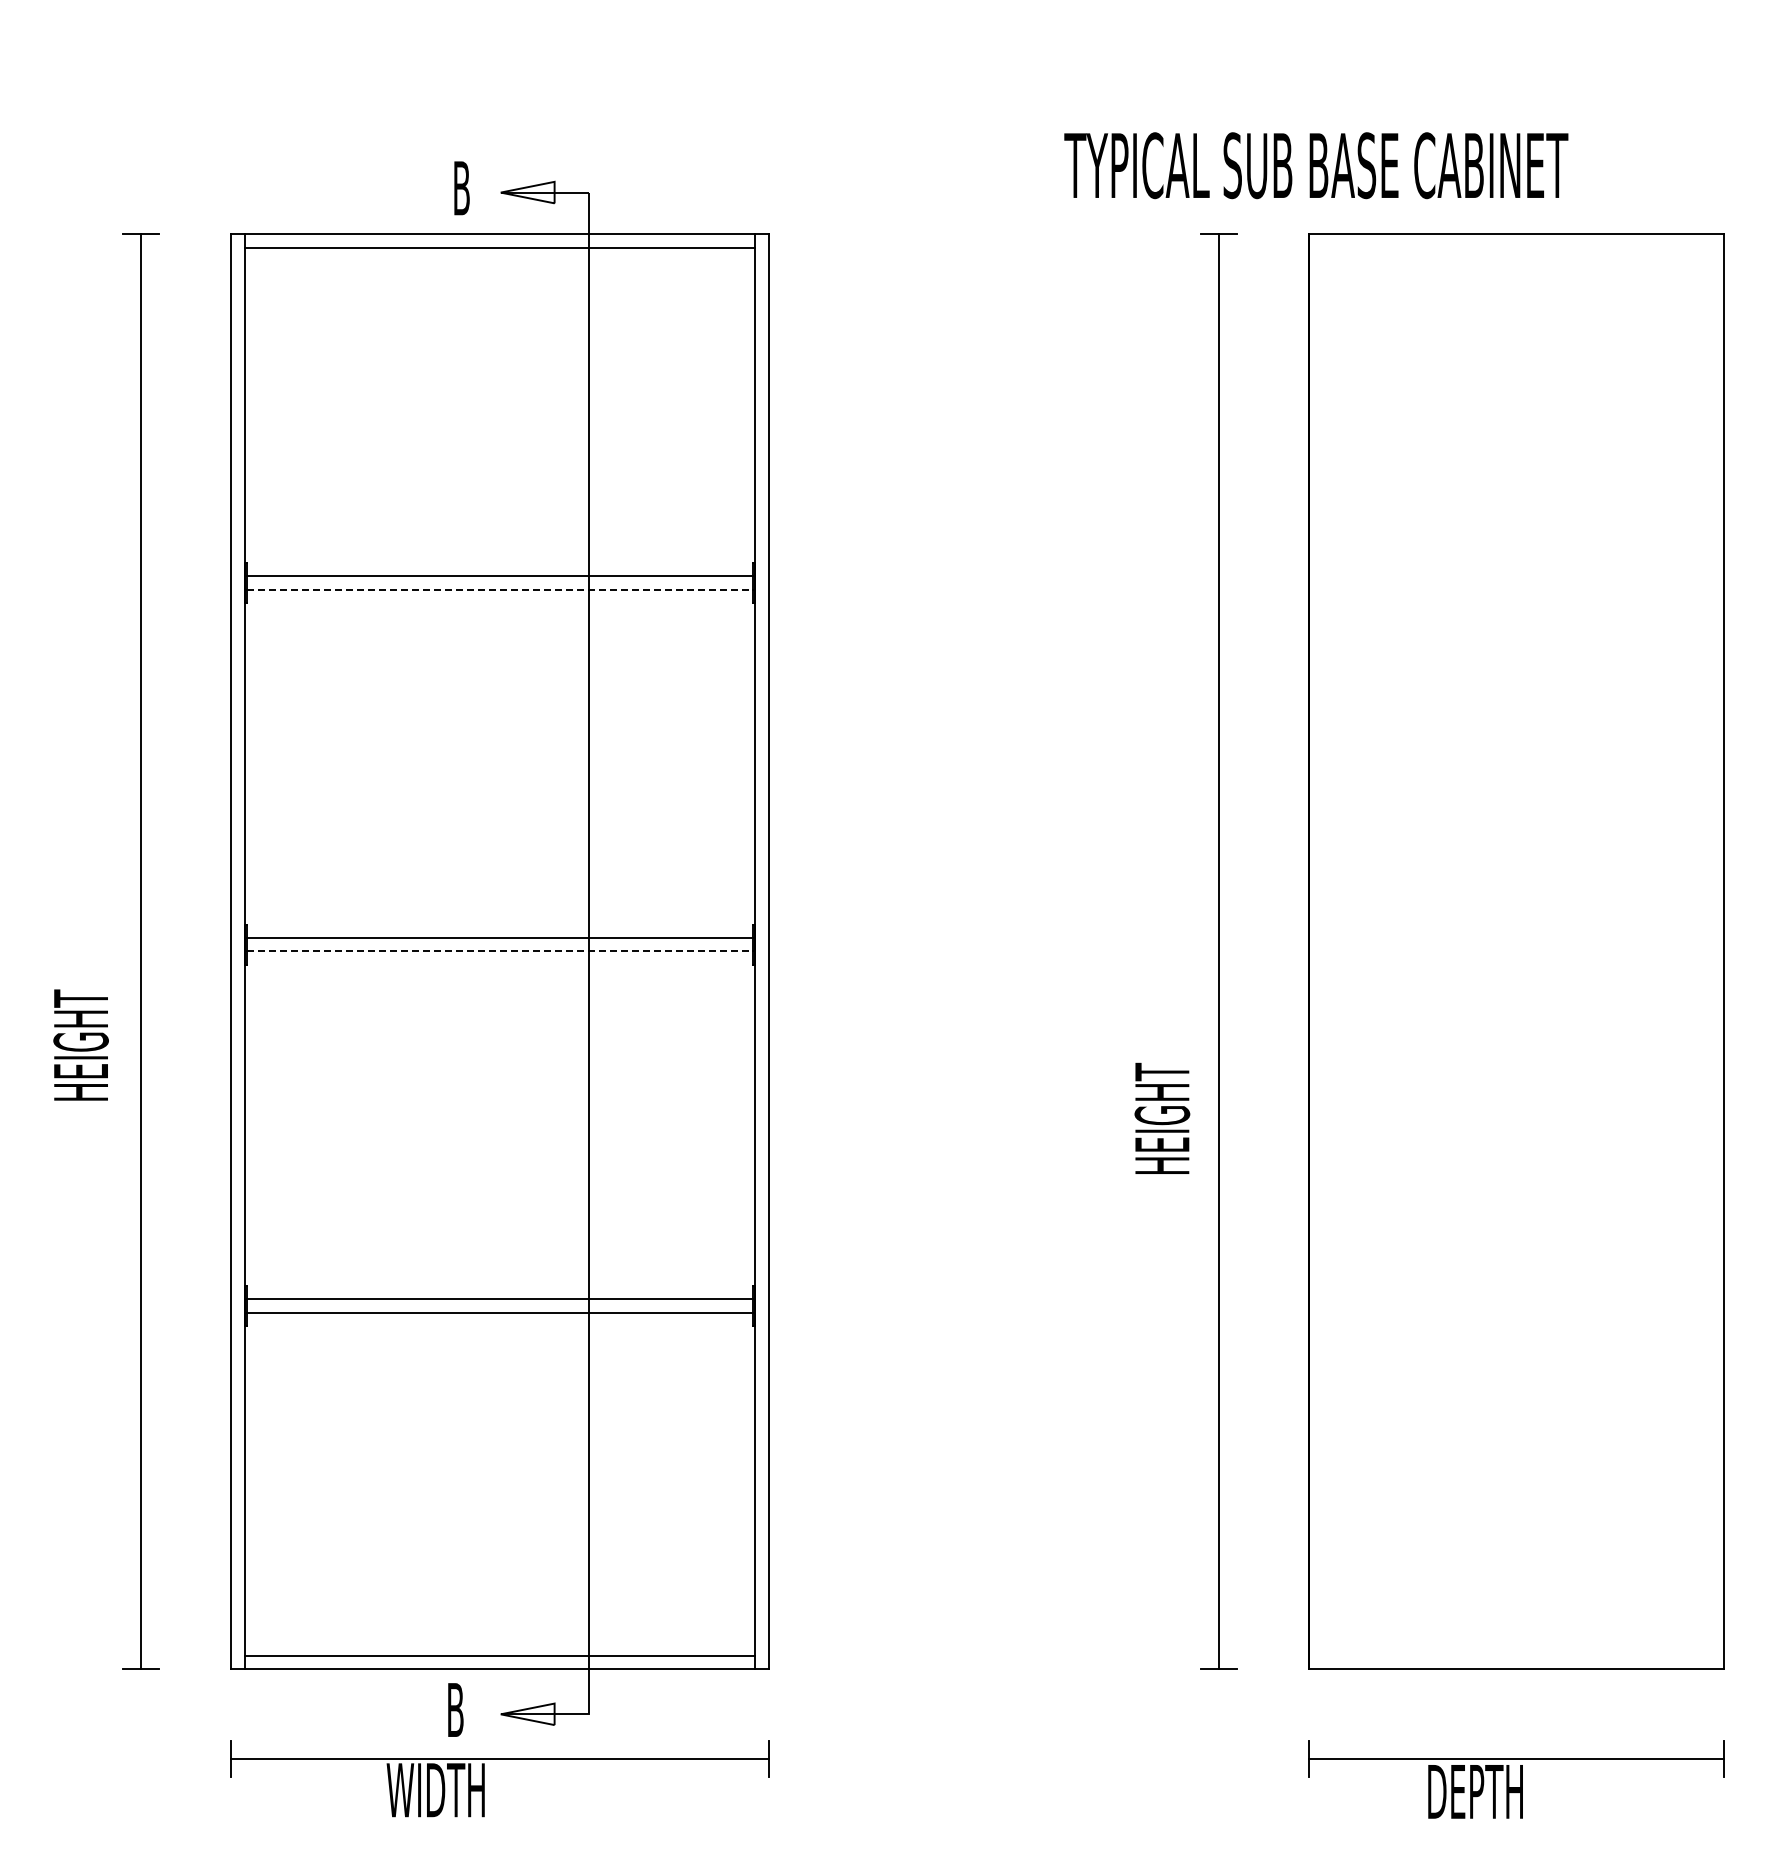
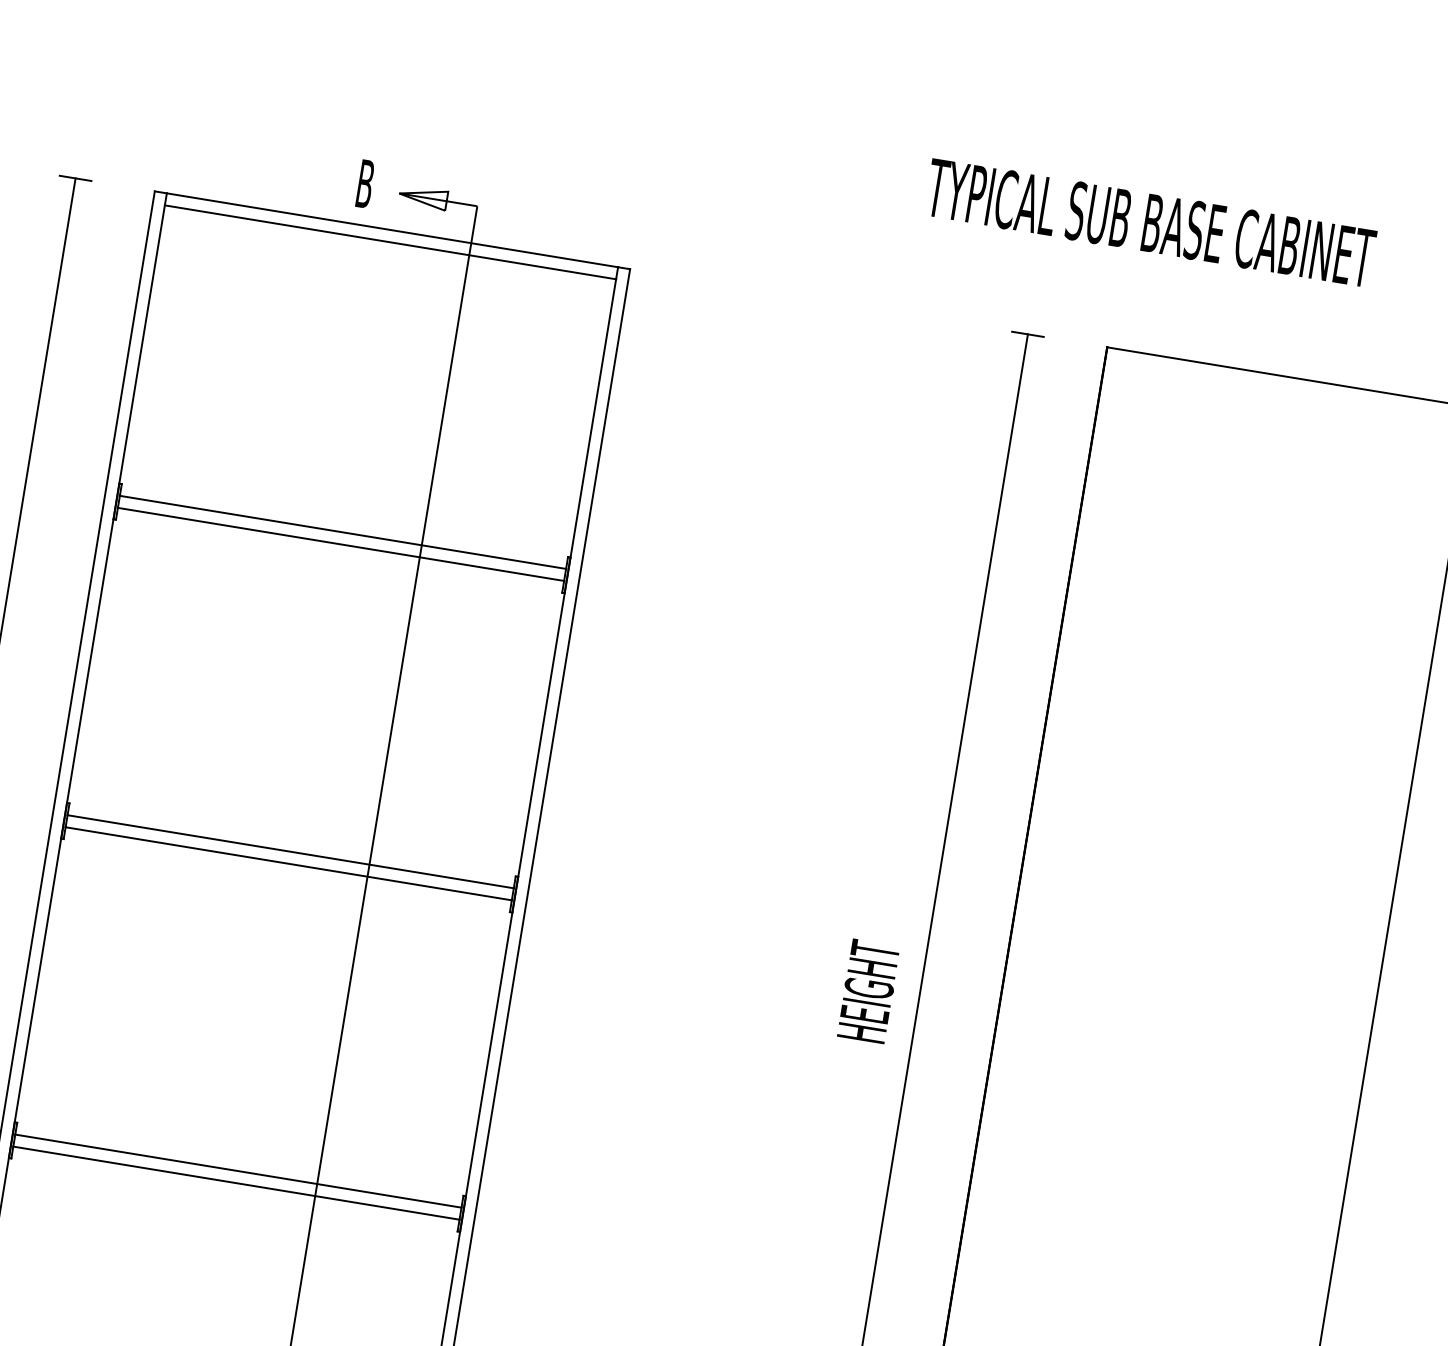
text: (1316, 165) -> (1150, 223), moved
line: (500, 589) -> (341, 544), dashed -> solid
line: (500, 951) -> (289, 863), dashed -> solid
text: (1162, 1117) -> (868, 990), moved

